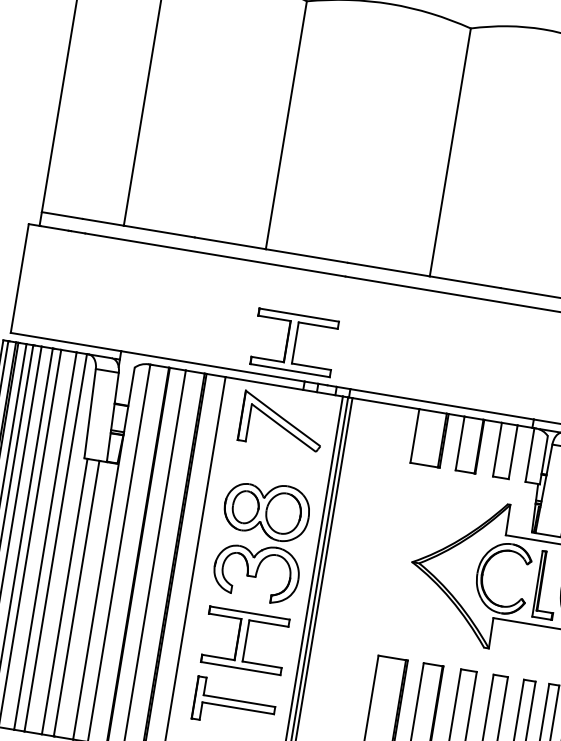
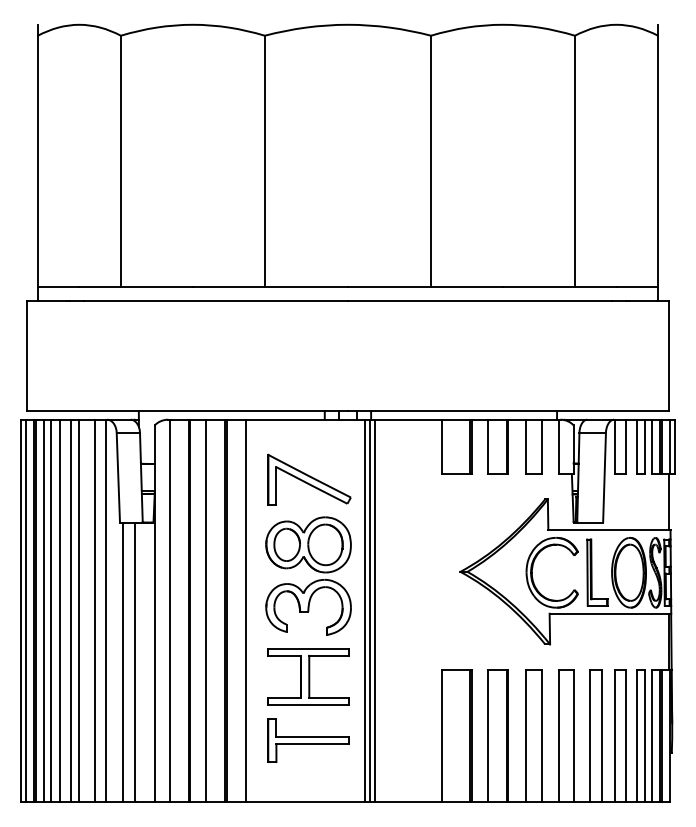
part: (294, 342) -> (308, 374), removed
part: (282, 421) -> (309, 479), moved

